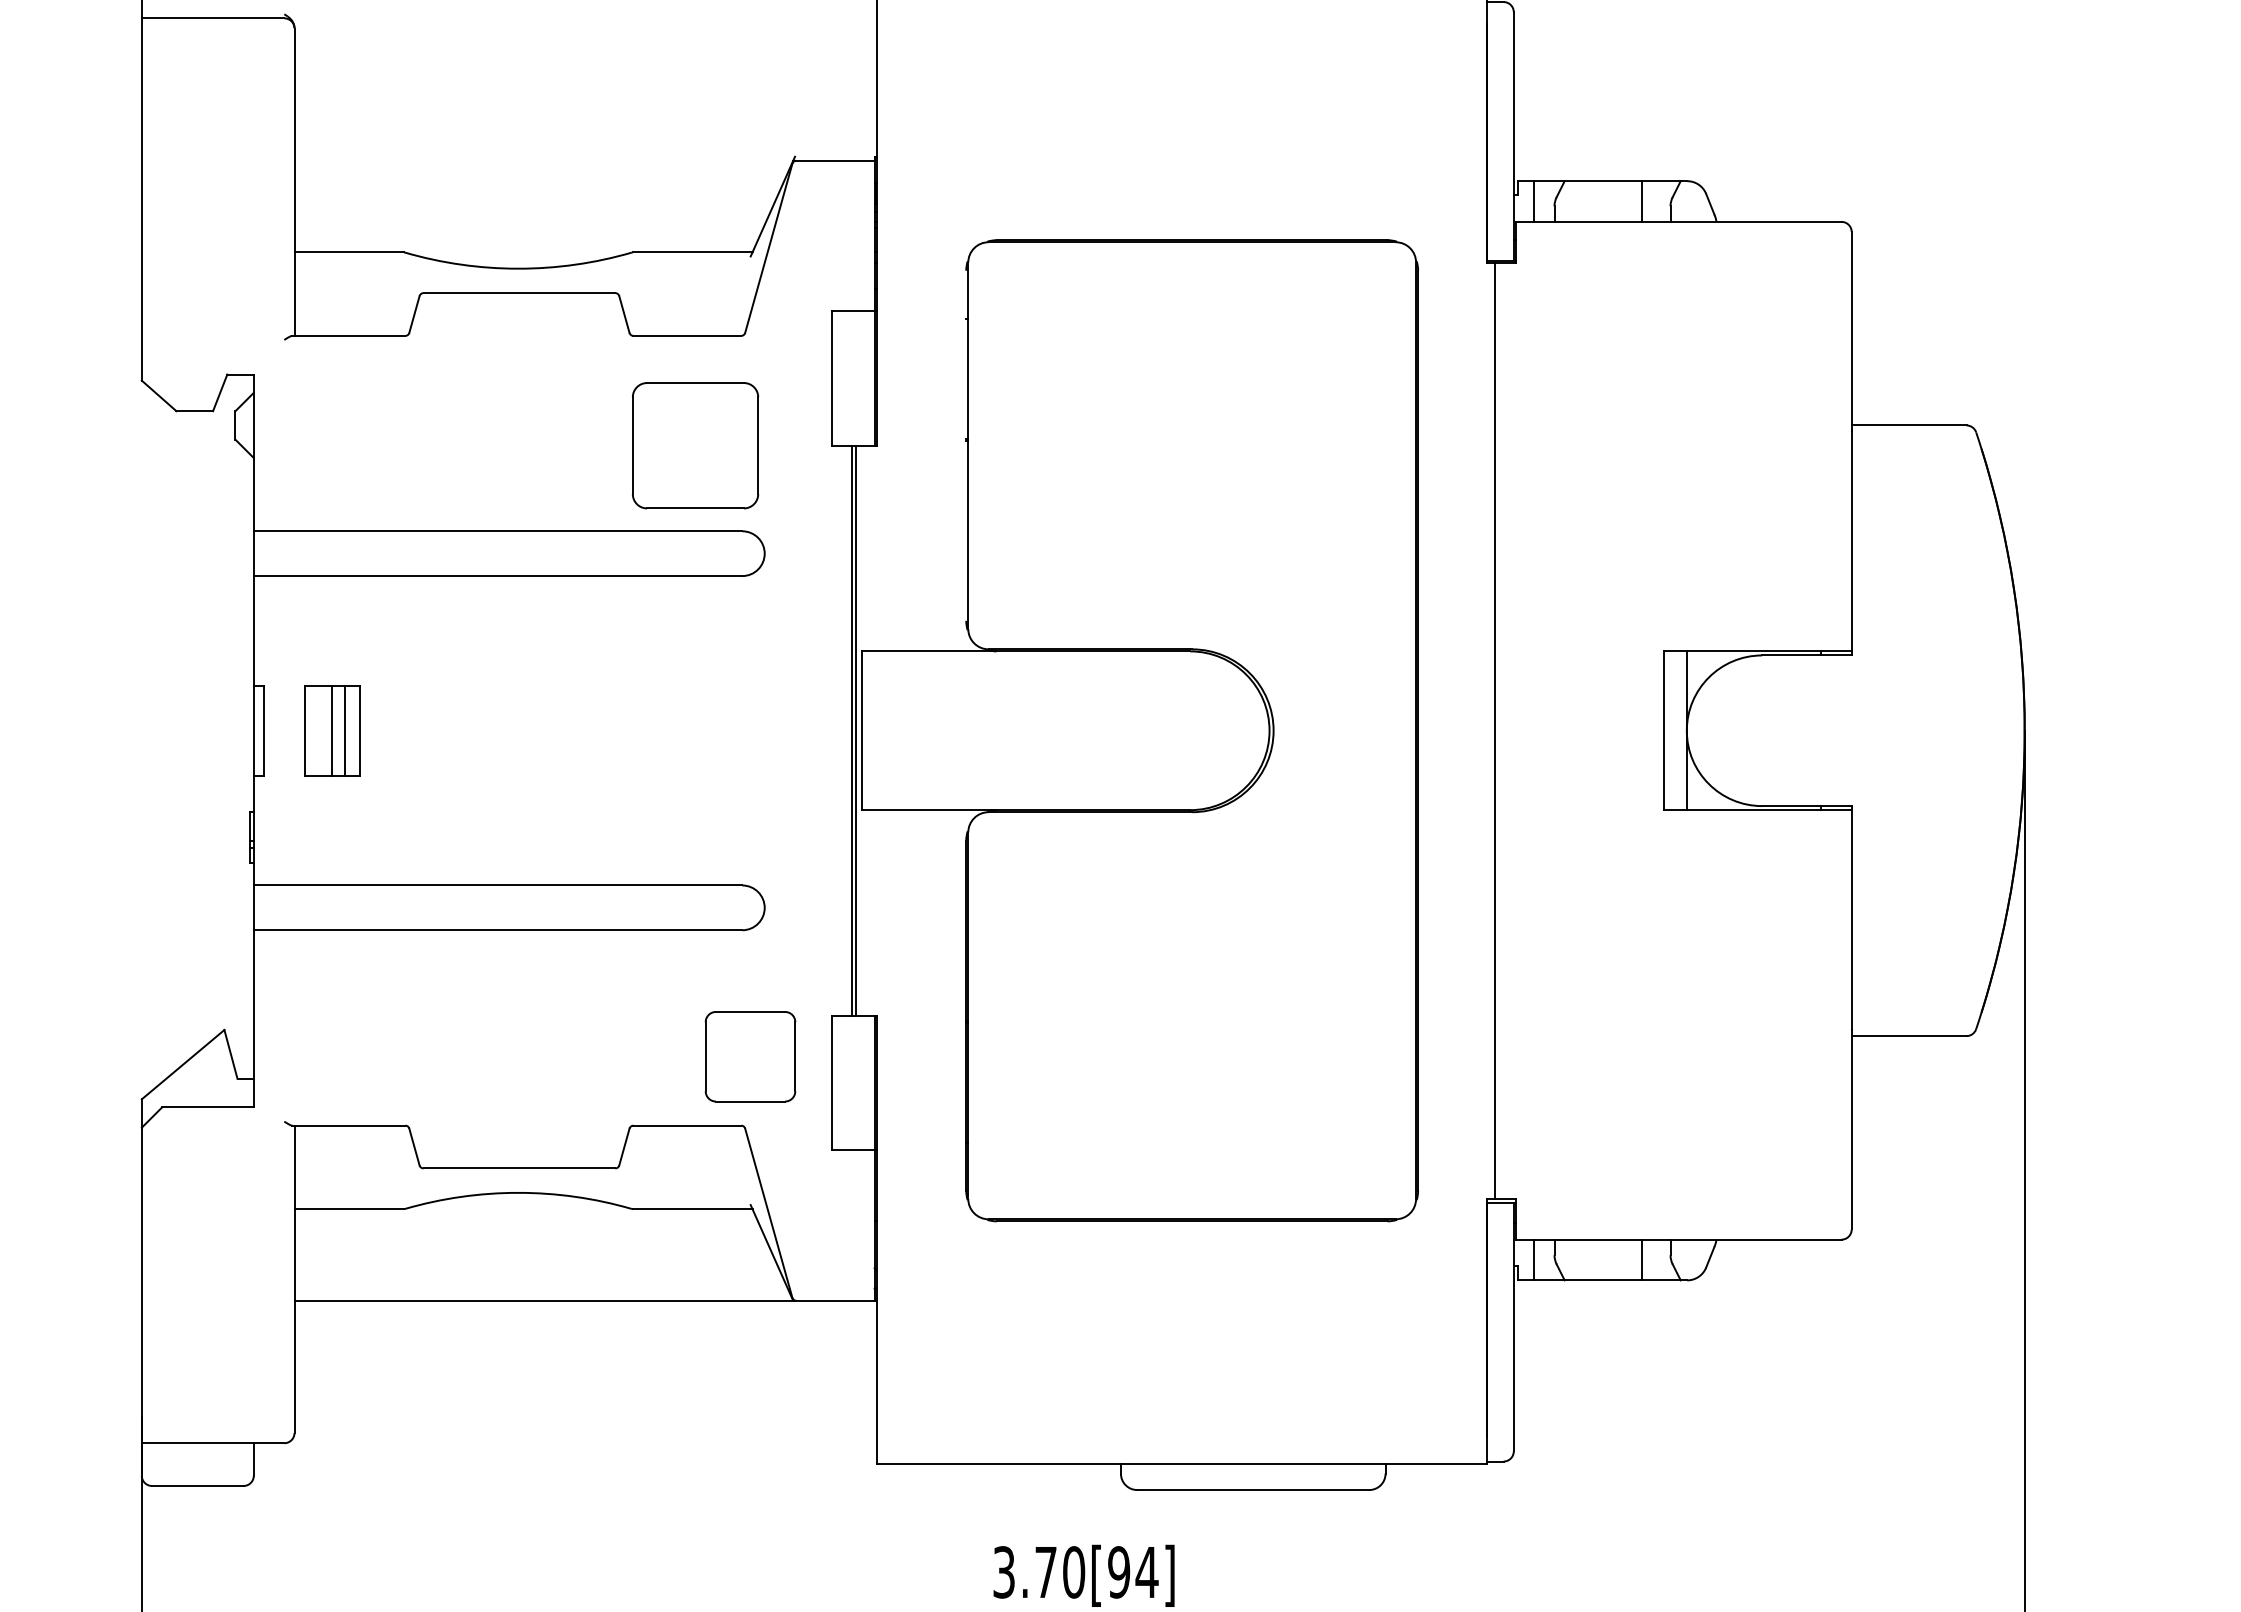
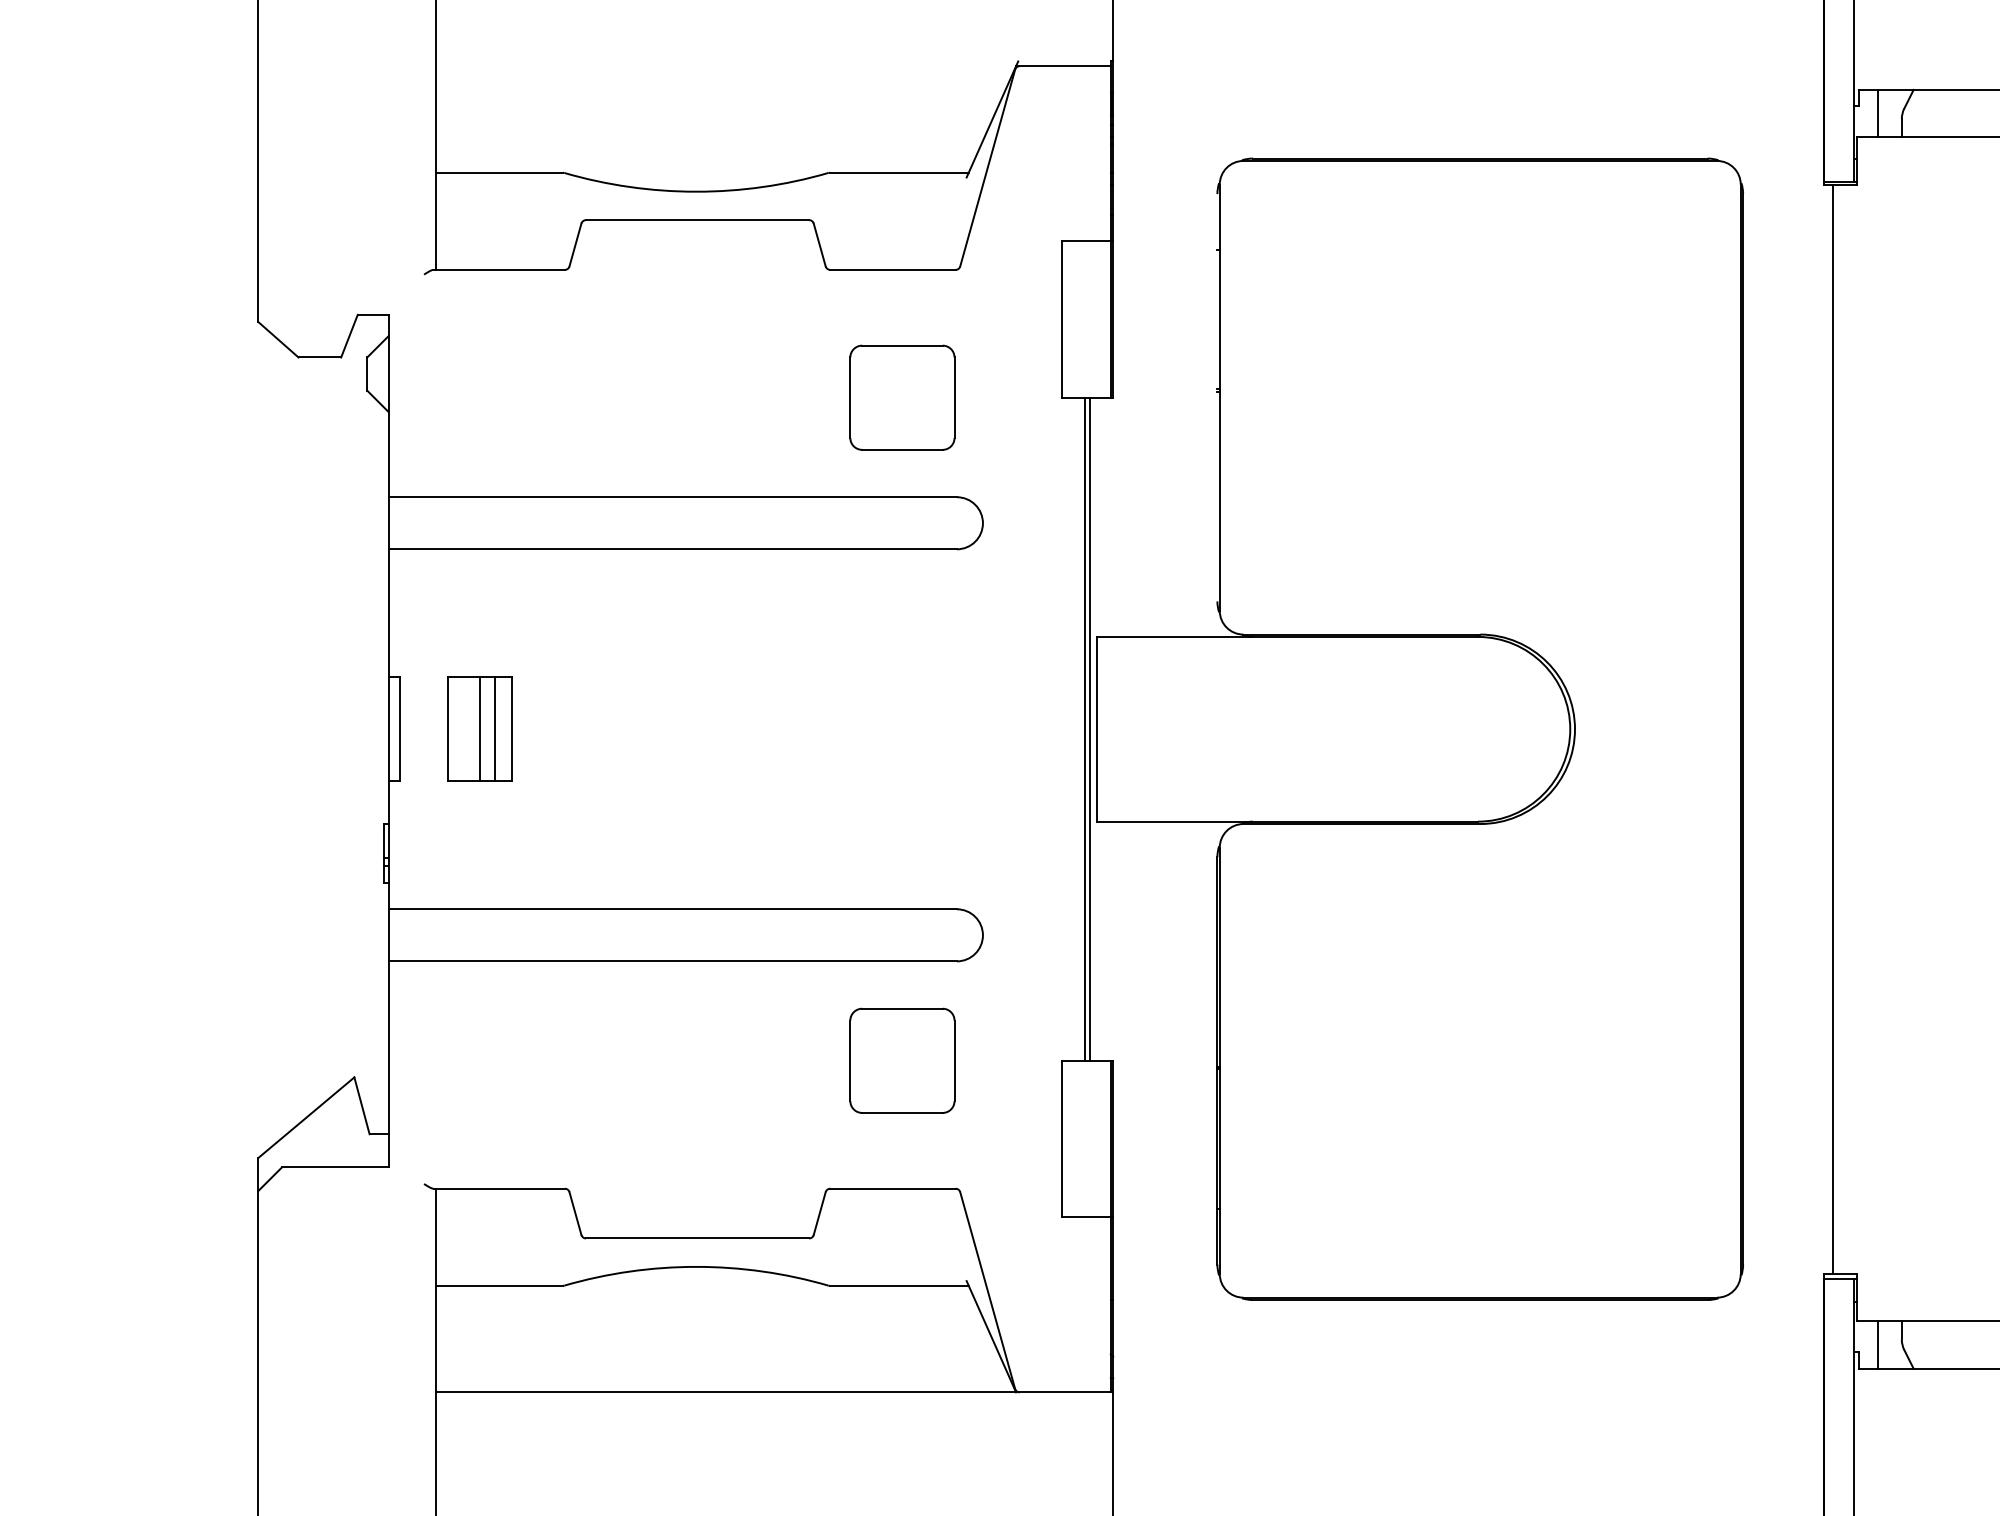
part: (695, 445) -> (902, 397), size x0.71
part: (750, 1056) -> (902, 1060), moved

